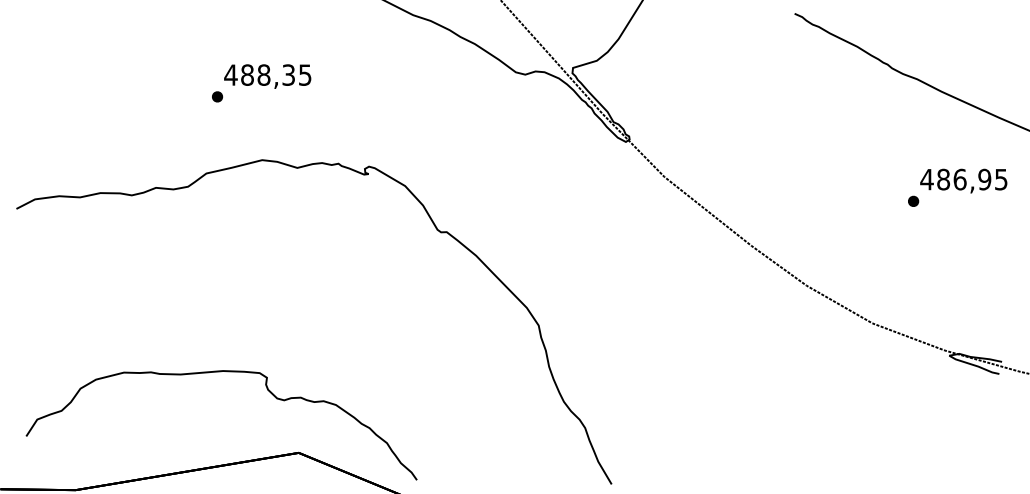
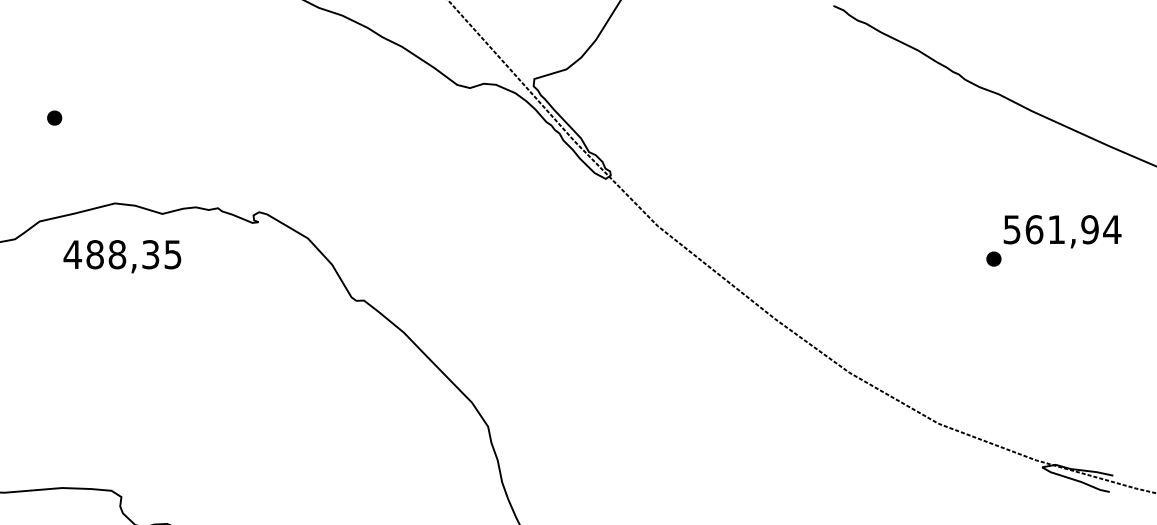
text: (267, 76) -> (122, 256), moved
text: (964, 179) -> (1062, 229), 486,95 -> 561,94

